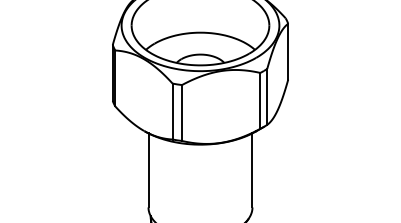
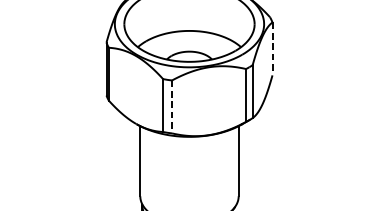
line: (288, 51) -> (272, 48), solid -> dashed
line: (182, 113) -> (172, 107), solid -> dashed

